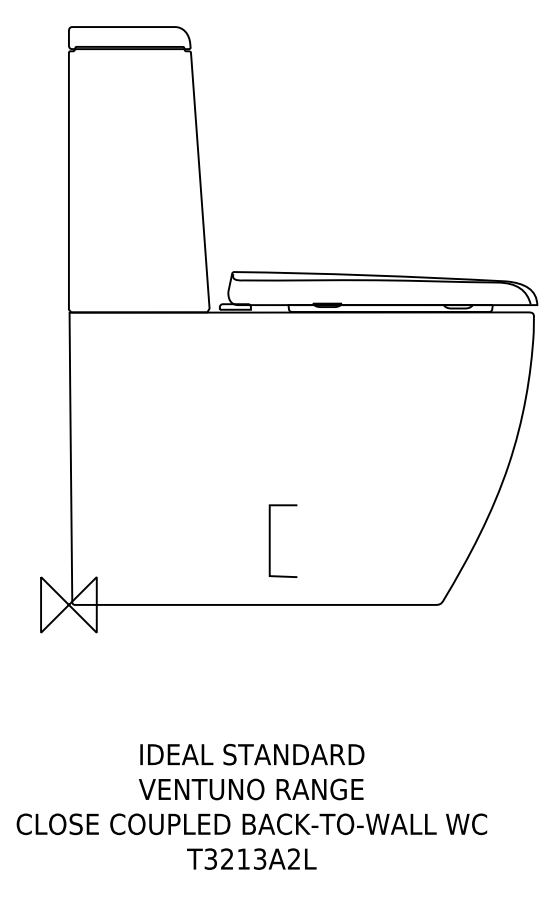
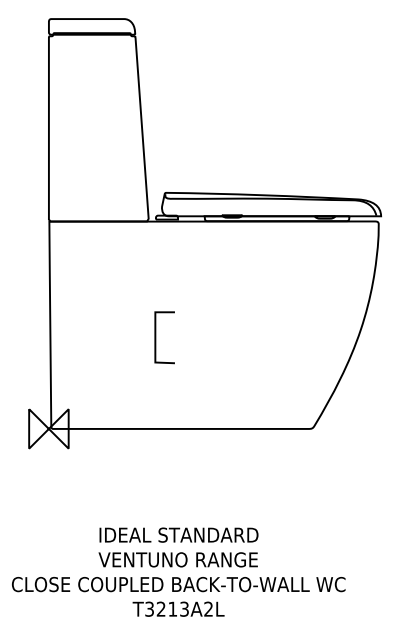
curve: (271, 540) -> (156, 337), moved

